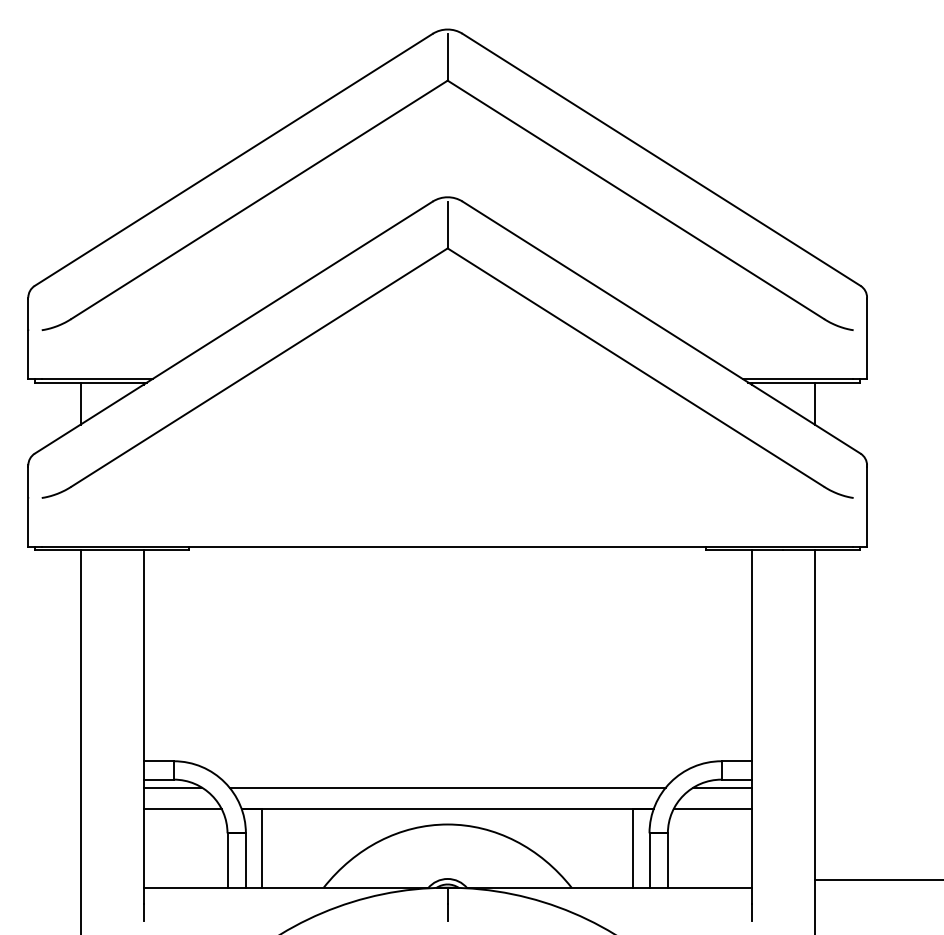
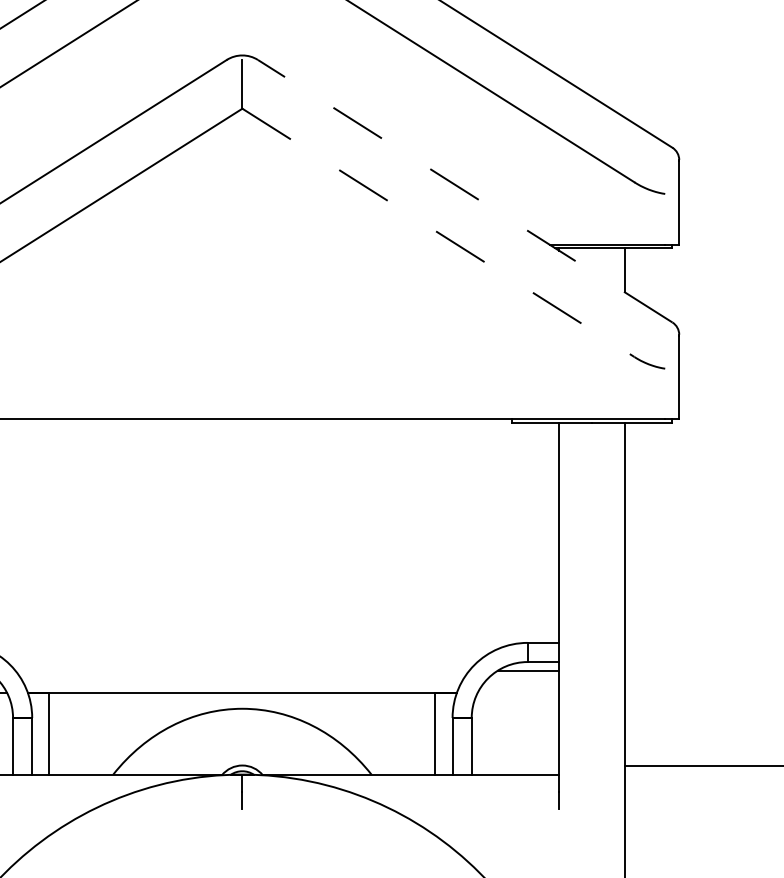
line: (661, 327) -> (465, 191), solid -> dashed
line: (635, 367) -> (438, 232), solid -> dashed
line: (447, 787) -> (242, 670), removed
line: (712, 808) -> (518, 692), removed

